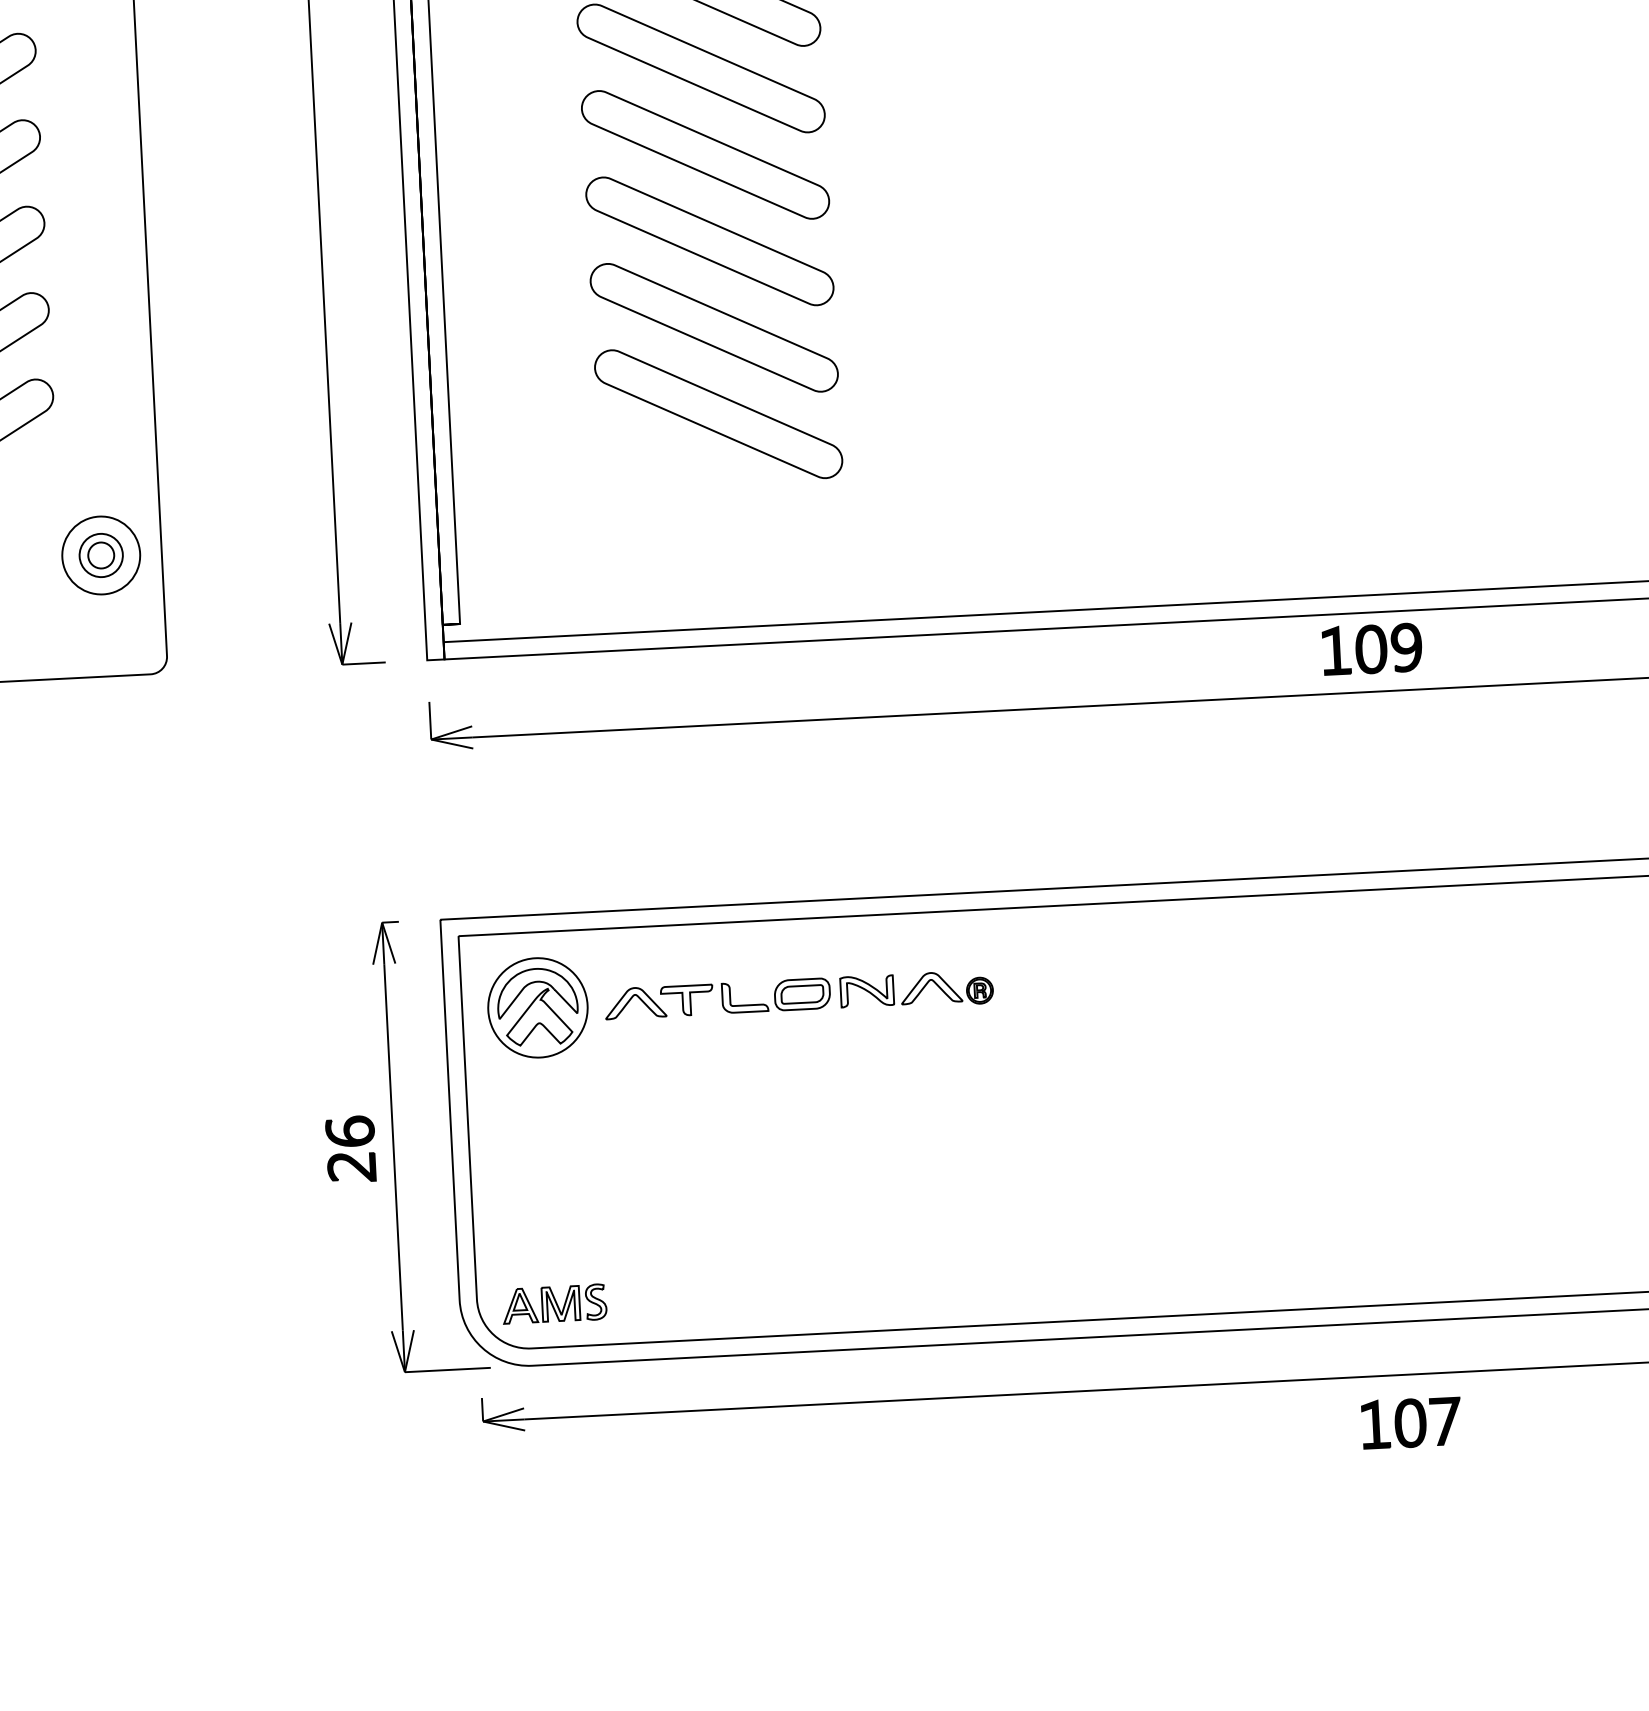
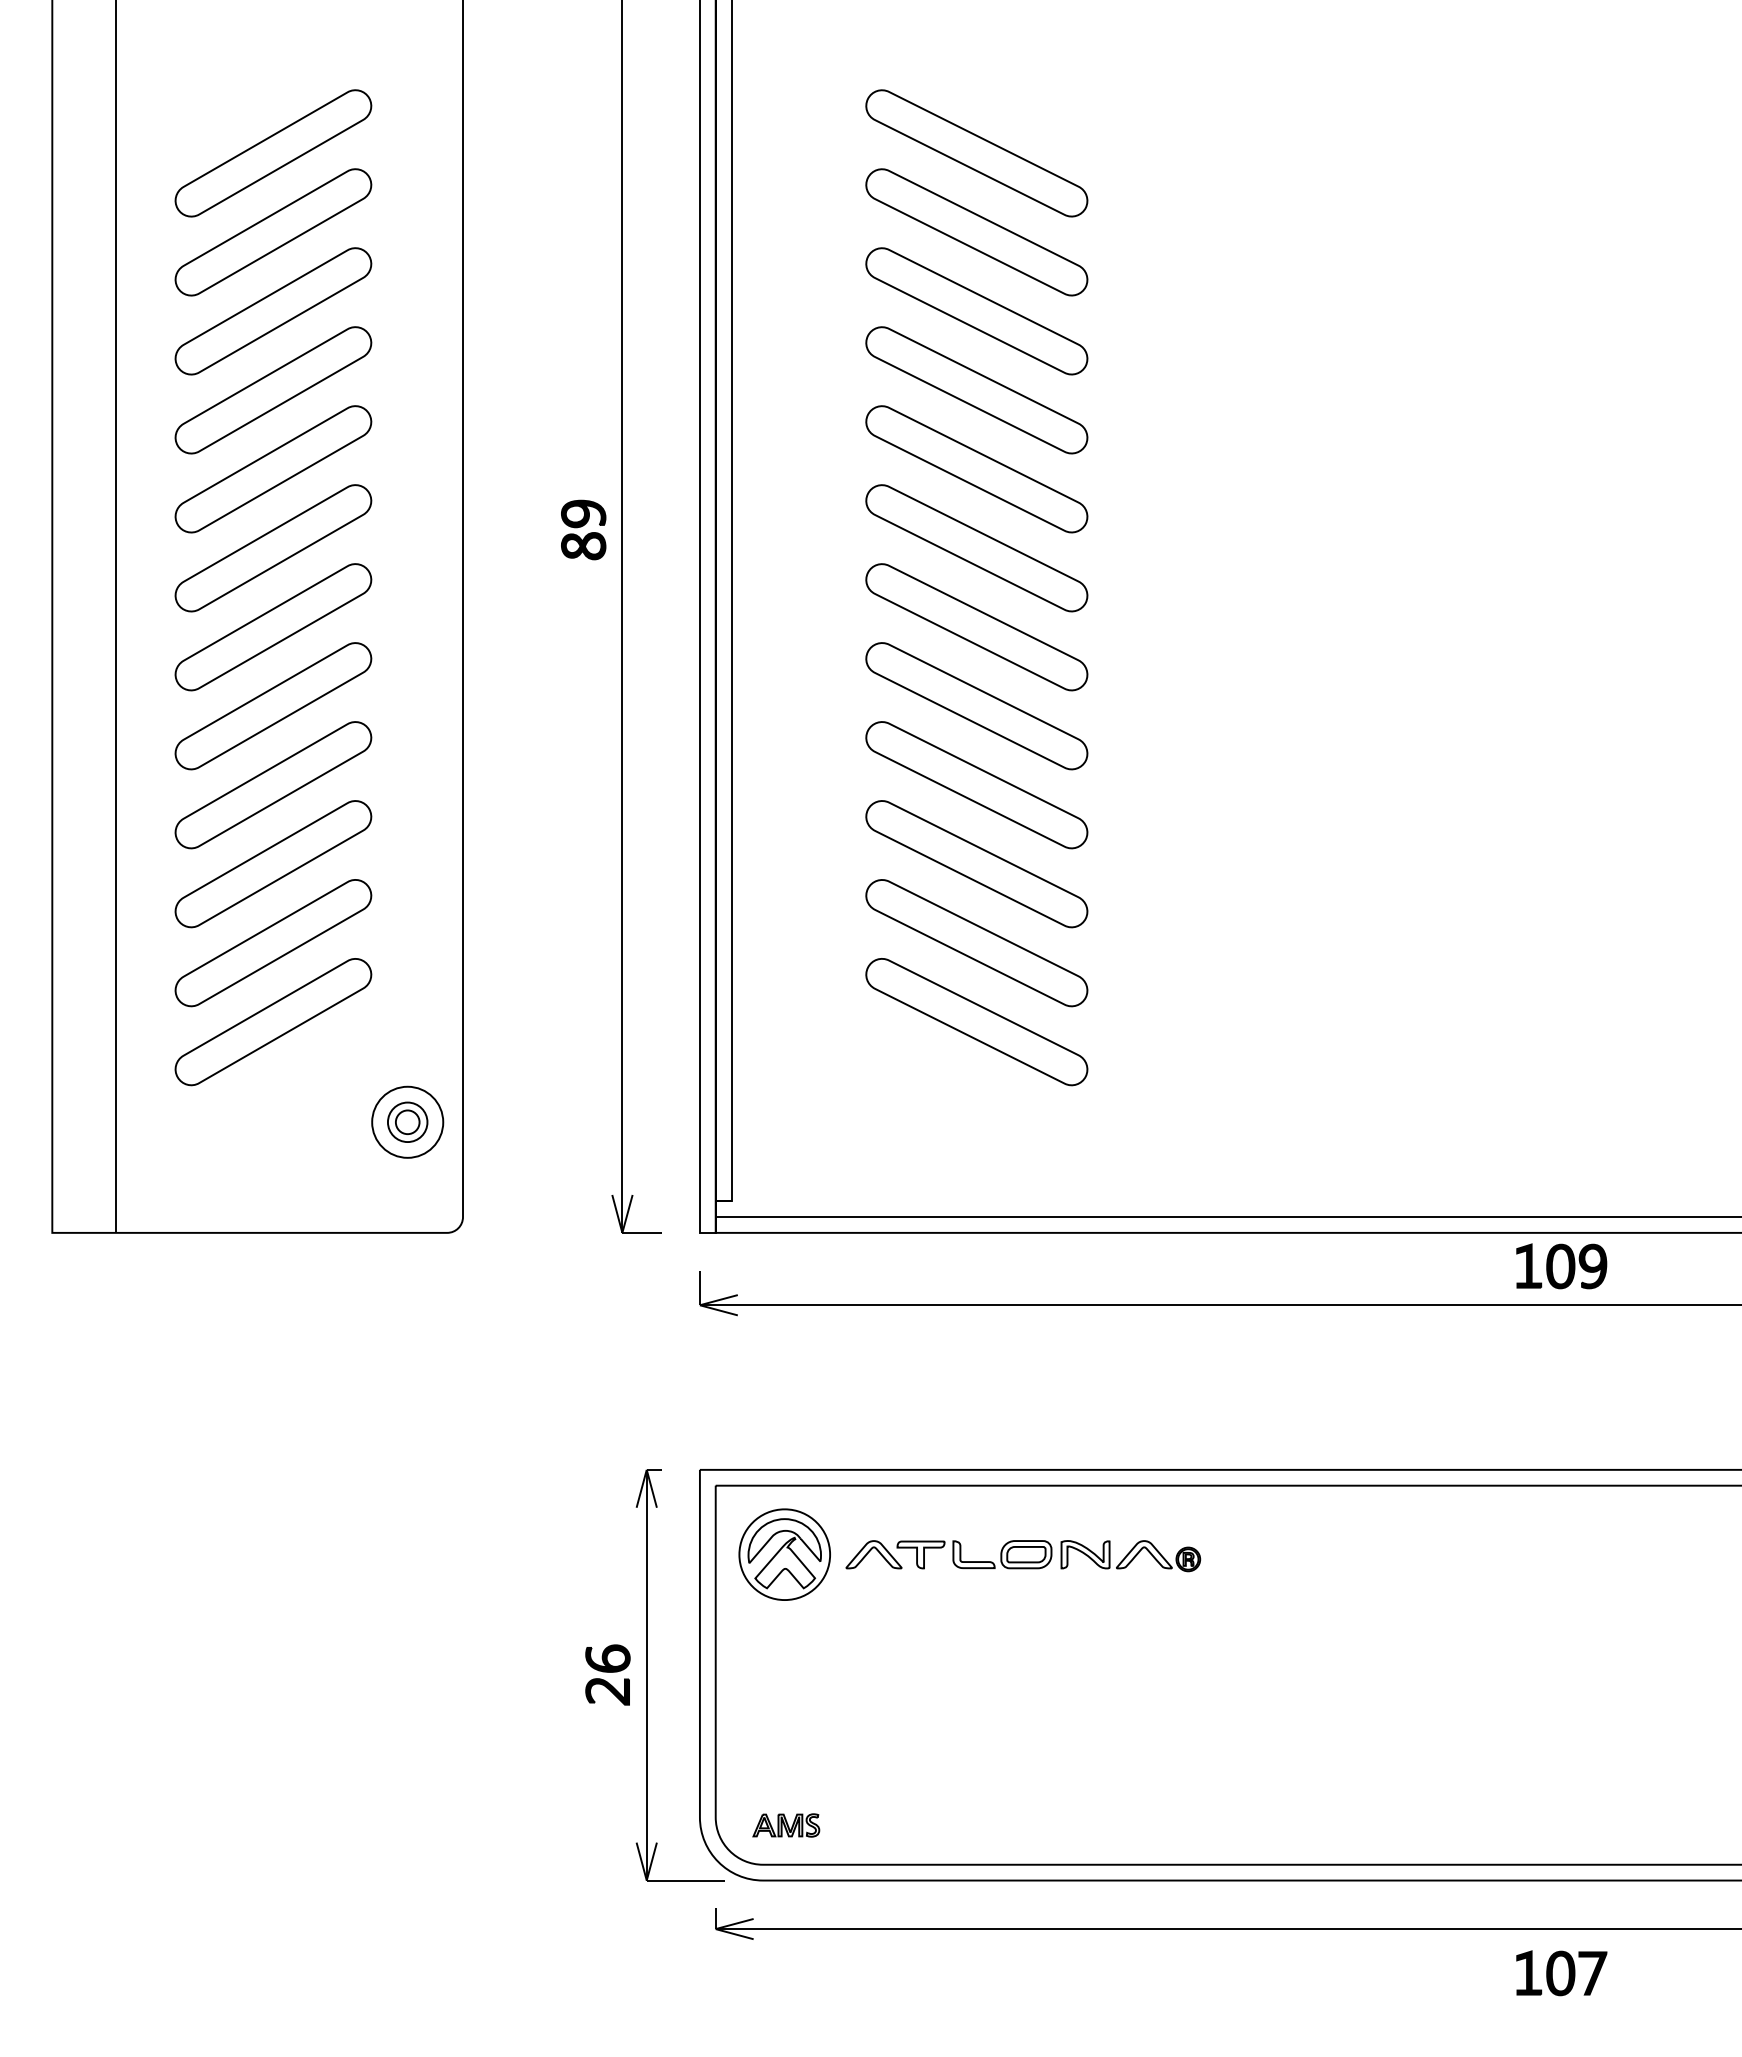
part: (554, 1304) -> (786, 1825), size x0.7

